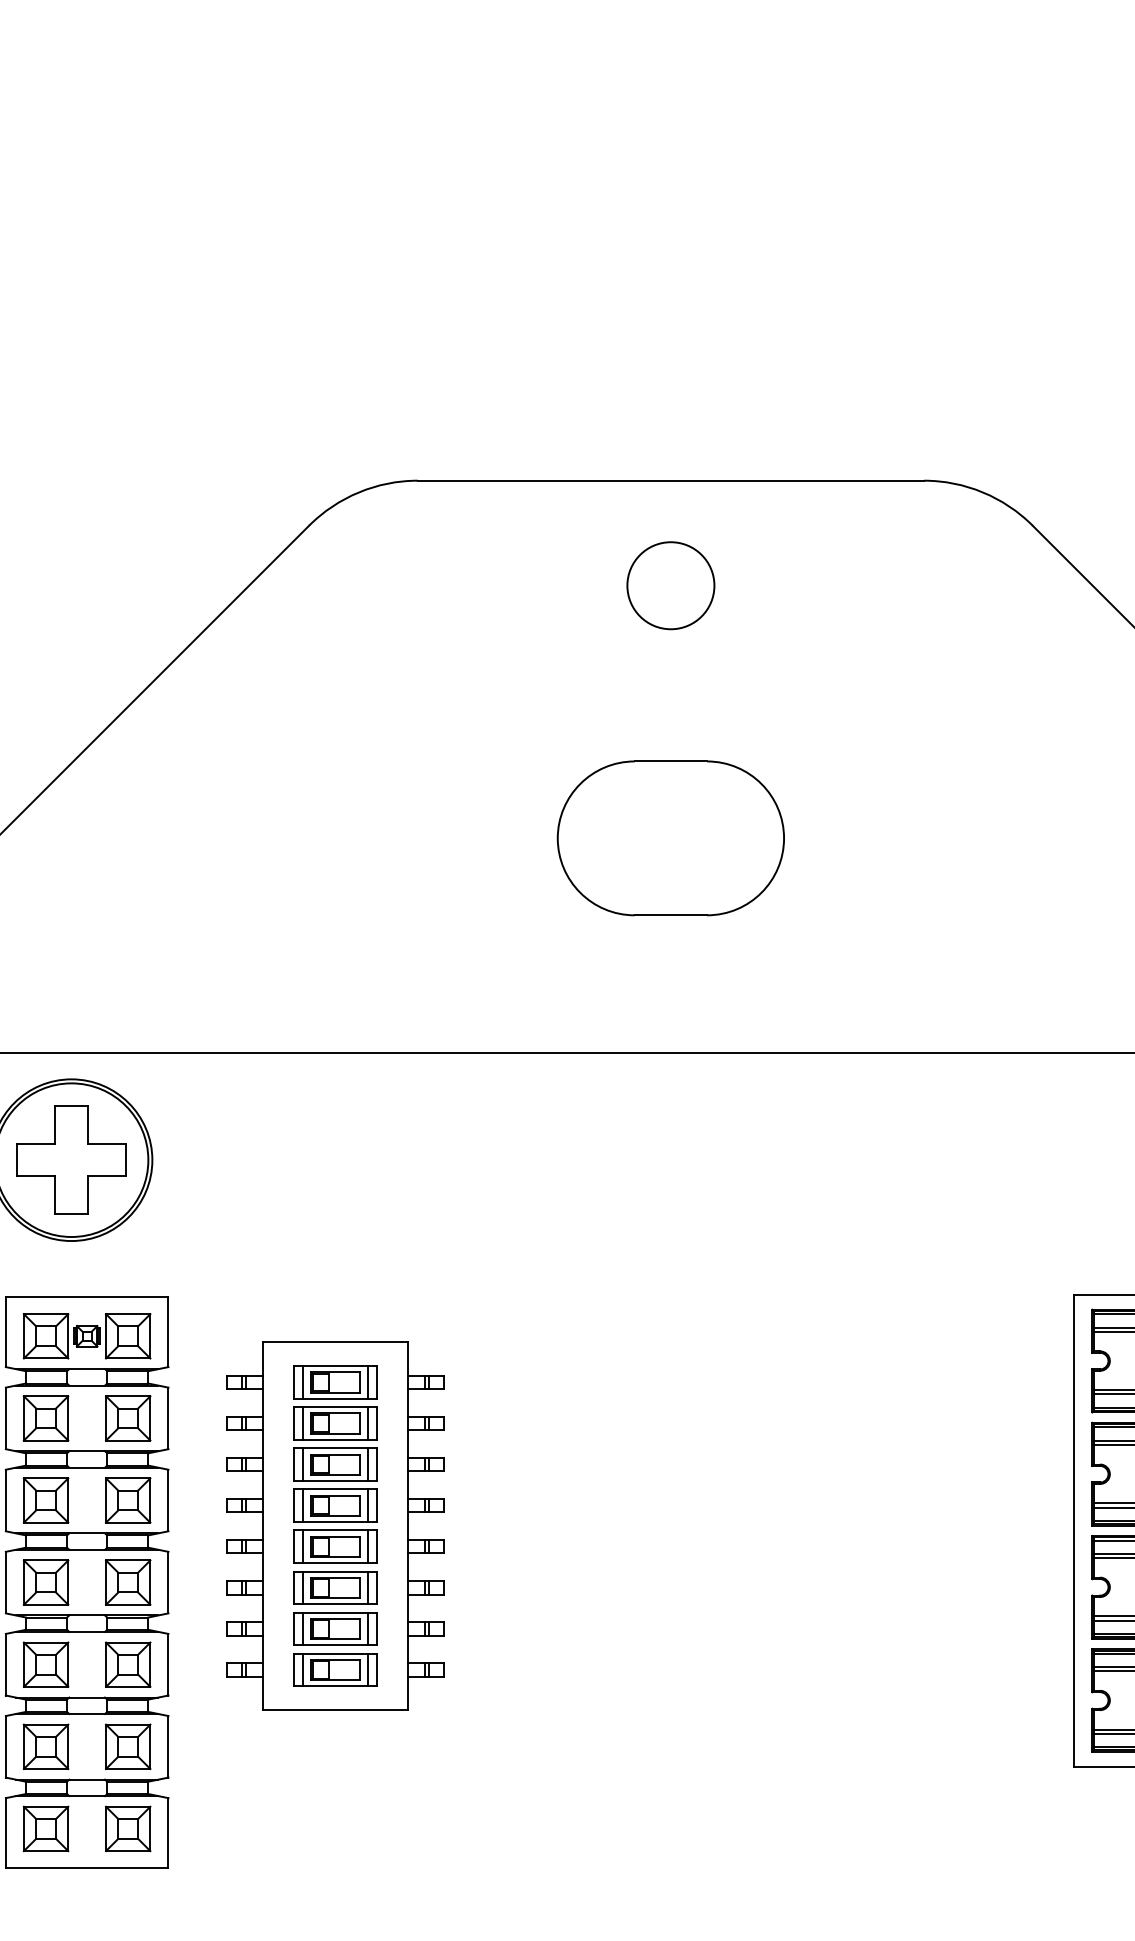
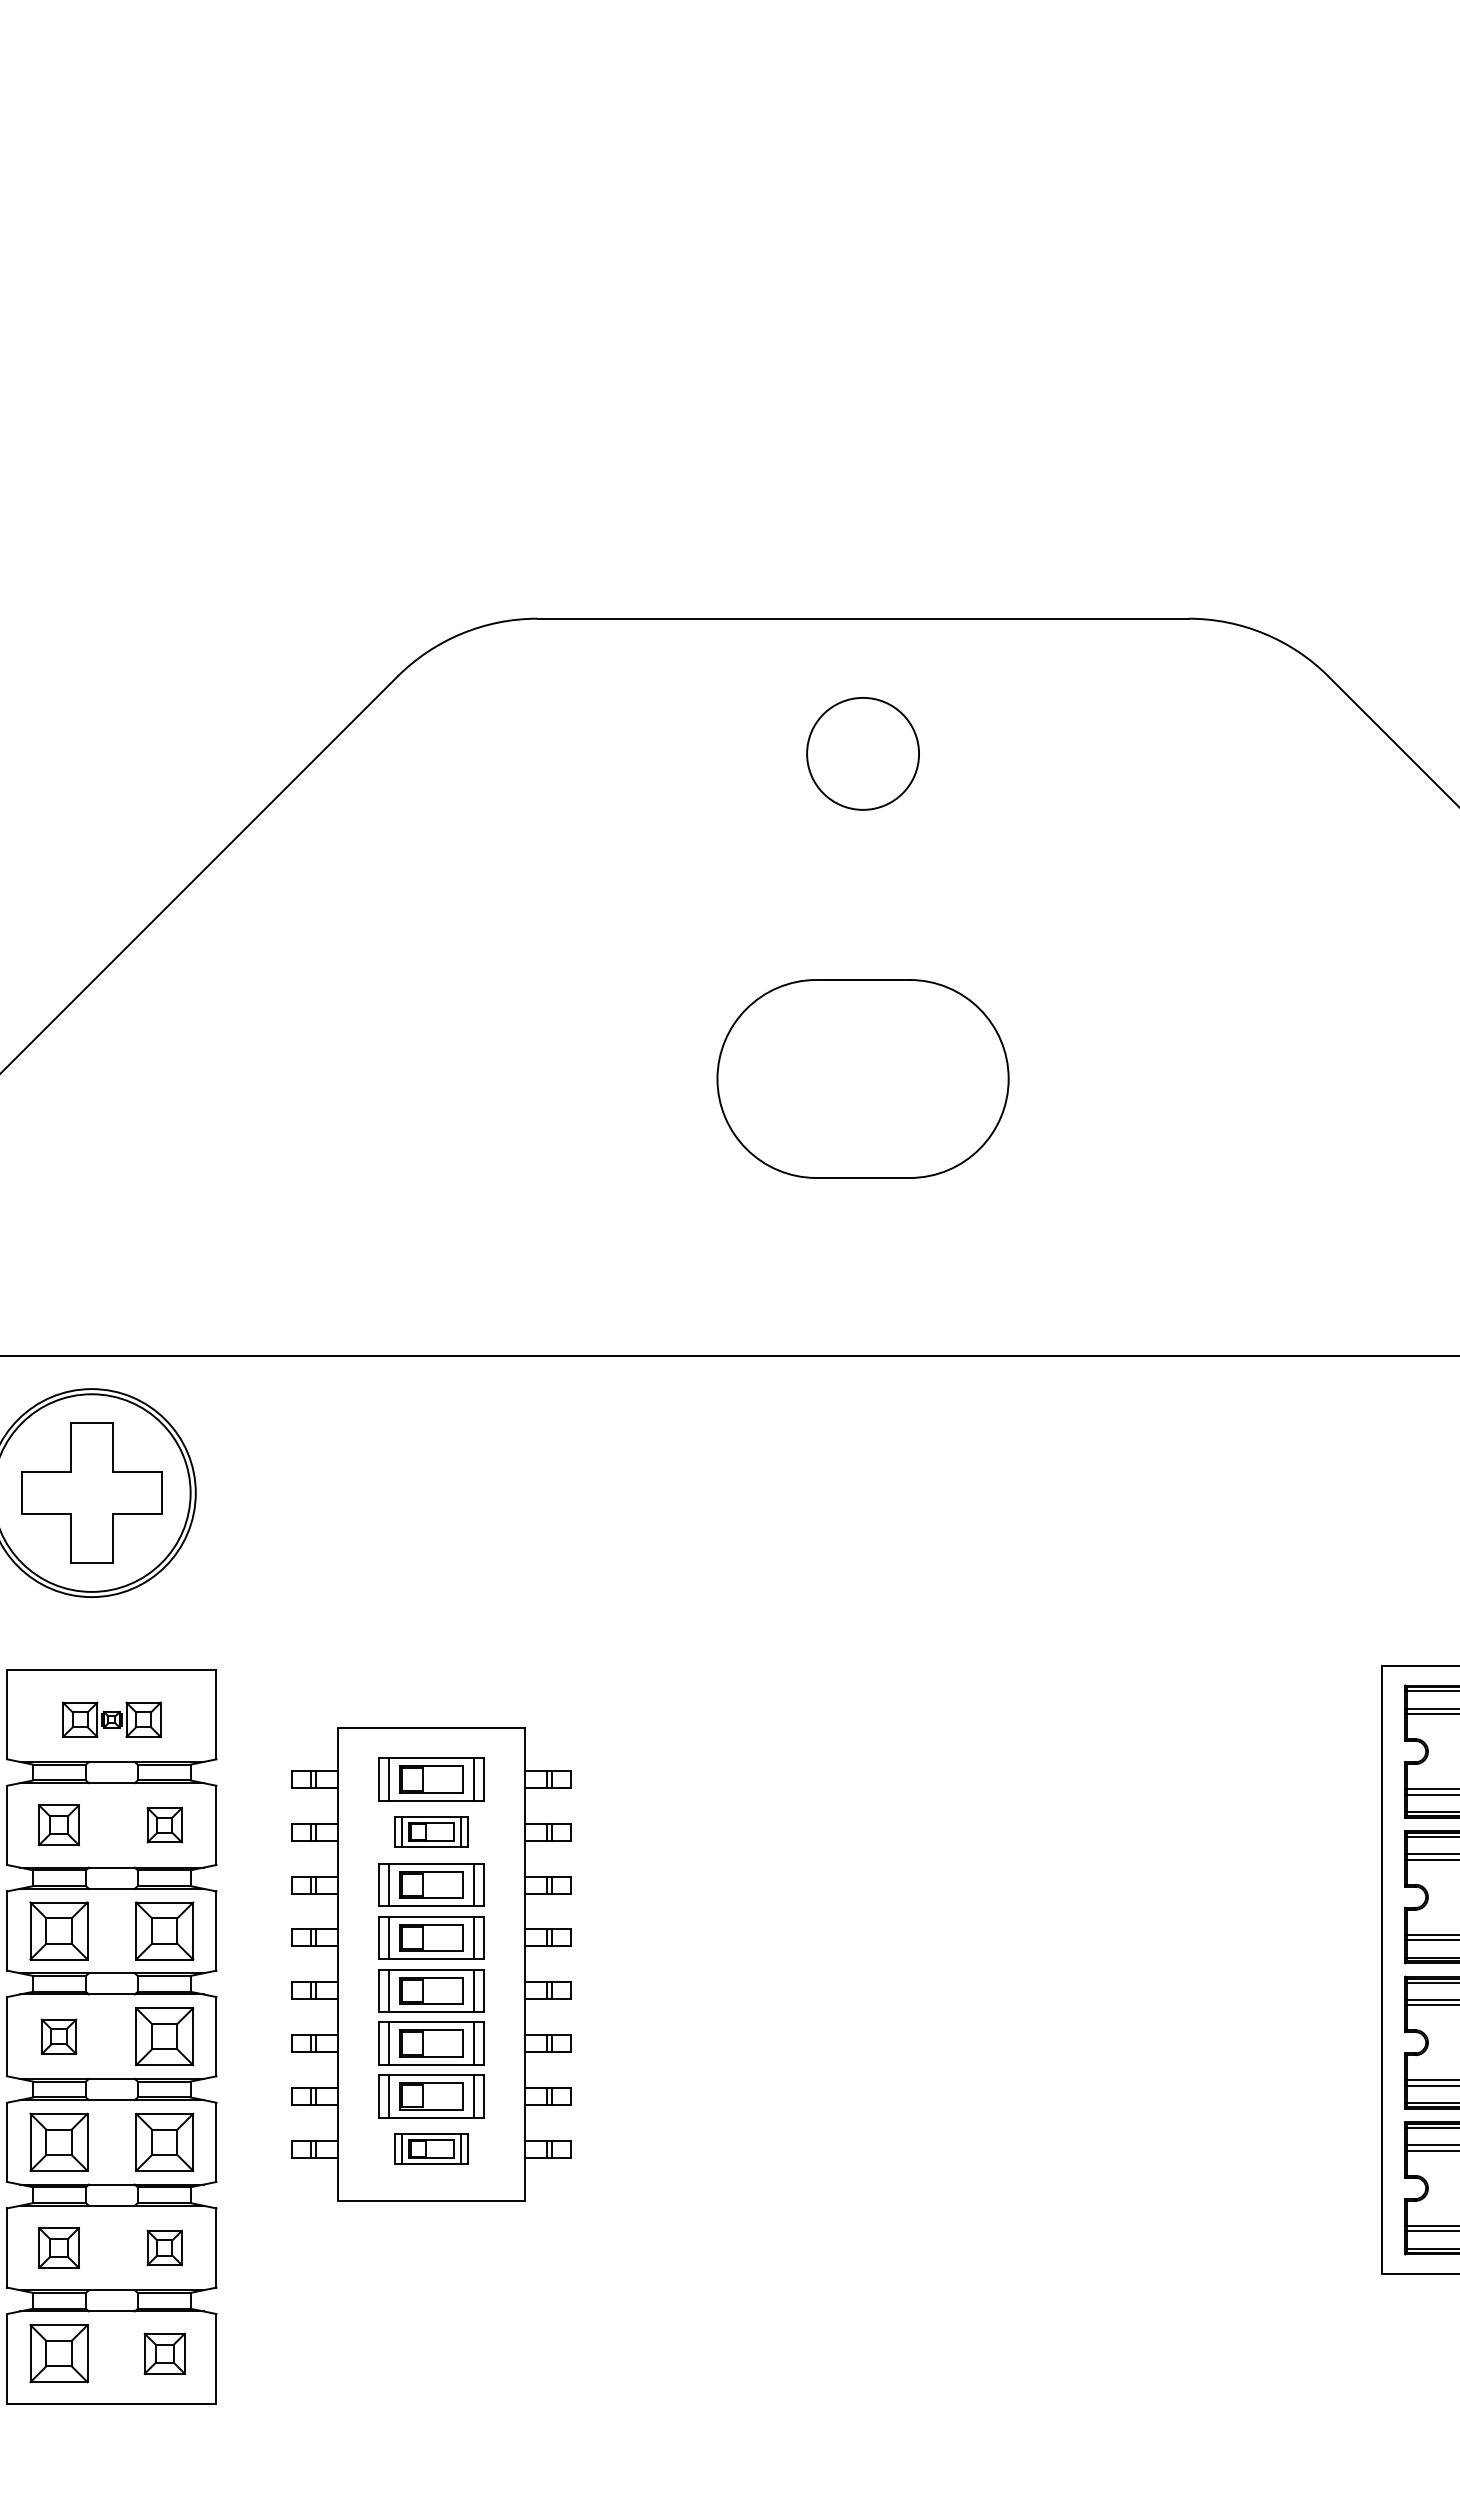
part: (86, 1336) -> (111, 1719), size x0.6
part: (45, 1417) -> (58, 1824), size x0.7
part: (128, 1417) -> (164, 1824), size x0.6
part: (335, 1423) -> (431, 1831), size x0.7
part: (45, 1582) -> (58, 2036), size x0.6
part: (335, 1669) -> (431, 2148), size x0.7
part: (45, 1746) -> (58, 2247), size x0.7
part: (128, 1746) -> (164, 2247), size x0.6
part: (128, 1828) -> (164, 2353), size x0.7

